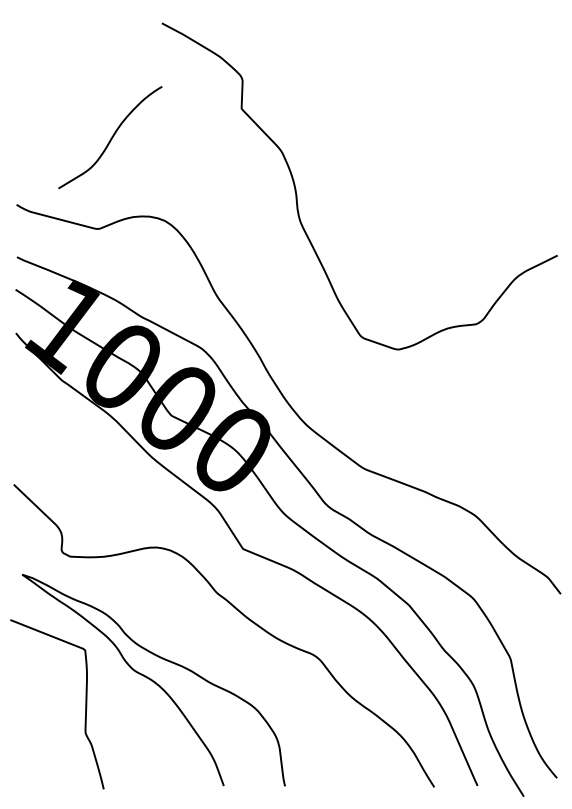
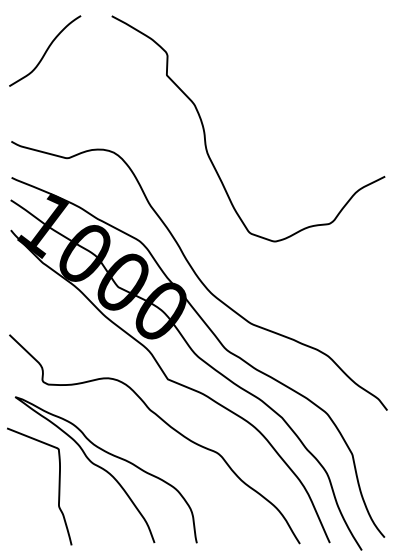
curve: (110, 136) -> (45, 50), moved

